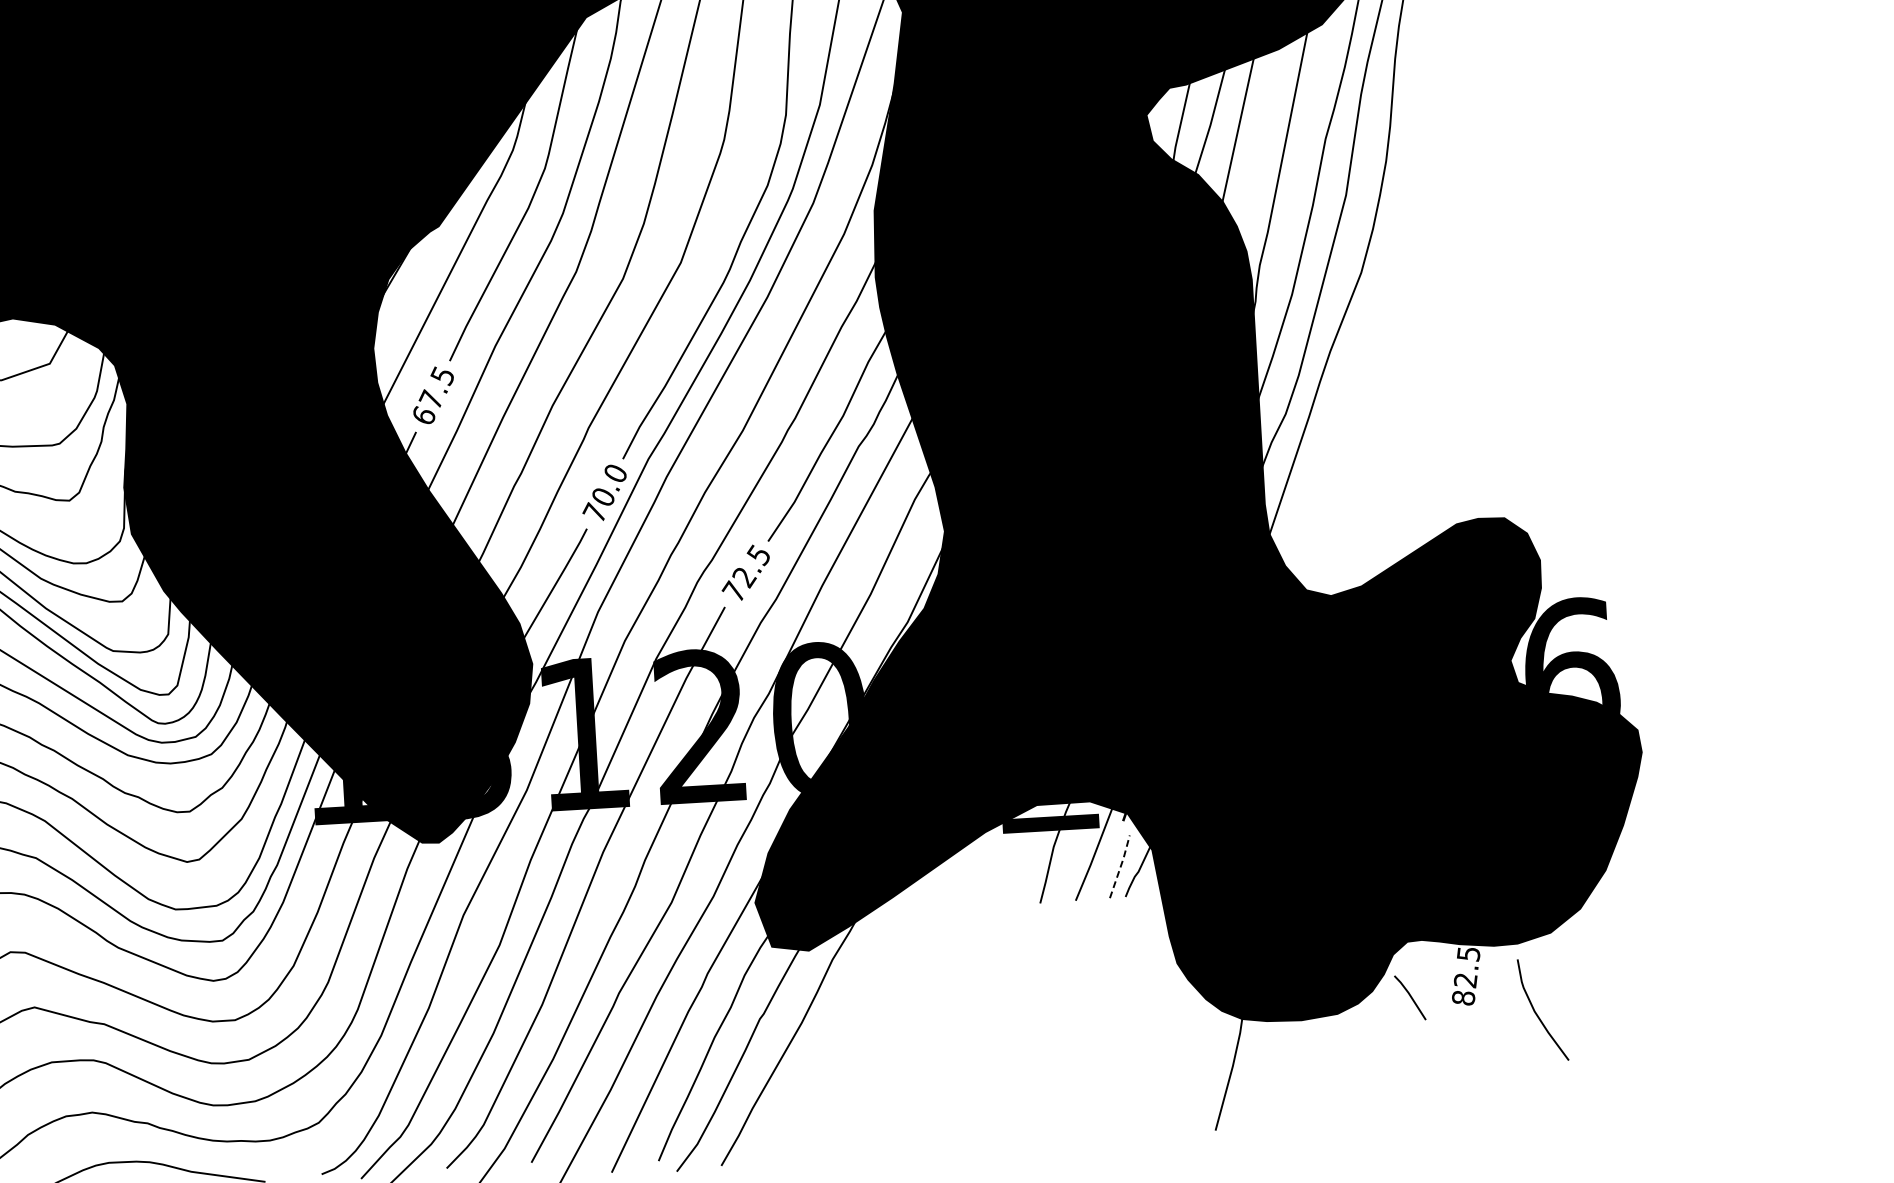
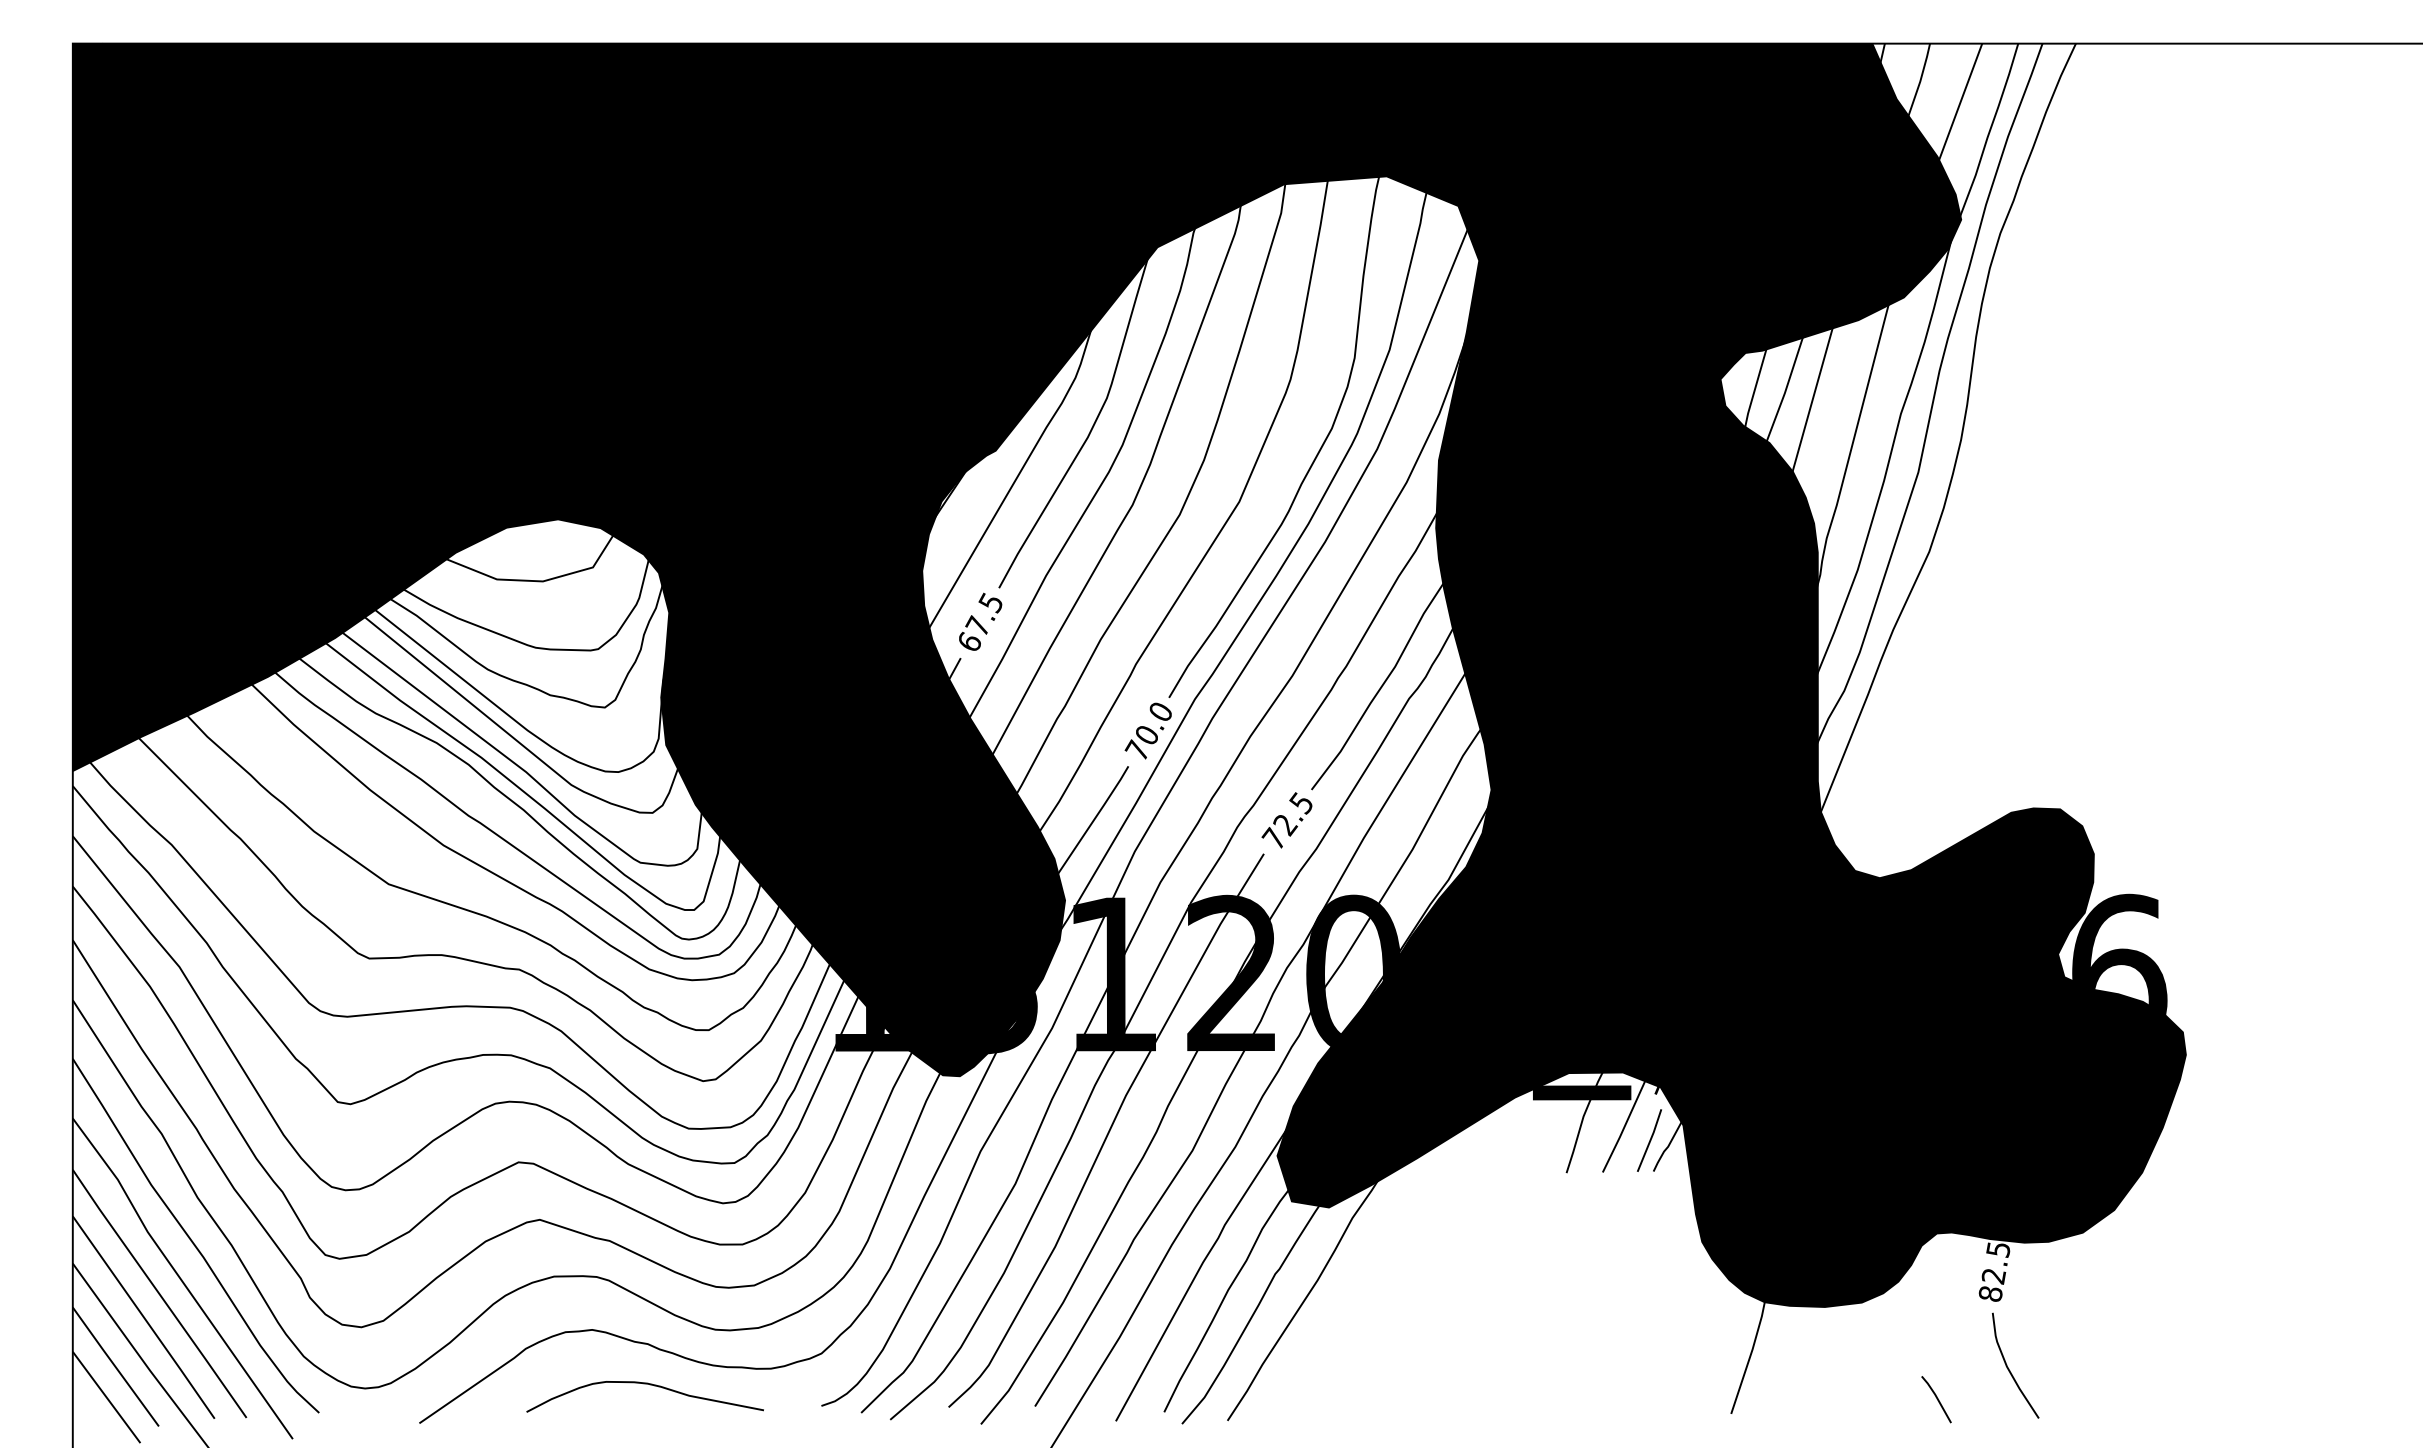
line: (1120, 865) -> (1650, 1139), dashed -> solid
line: (1410, 997) -> (1936, 1399), moved
curve: (1537, 1013) -> (2009, 1368), moved

